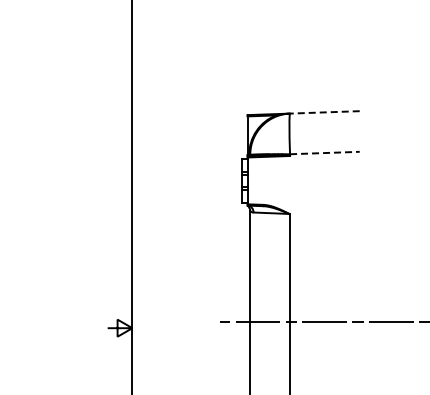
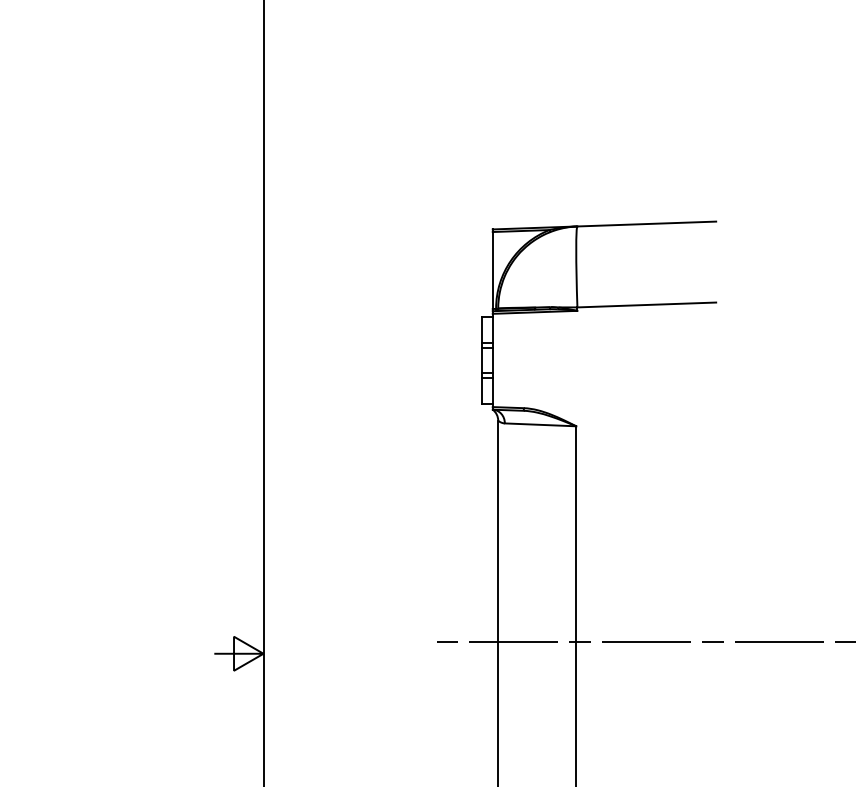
line: (324, 112) -> (646, 224), dashed -> solid
line: (324, 153) -> (646, 305), dashed -> solid

